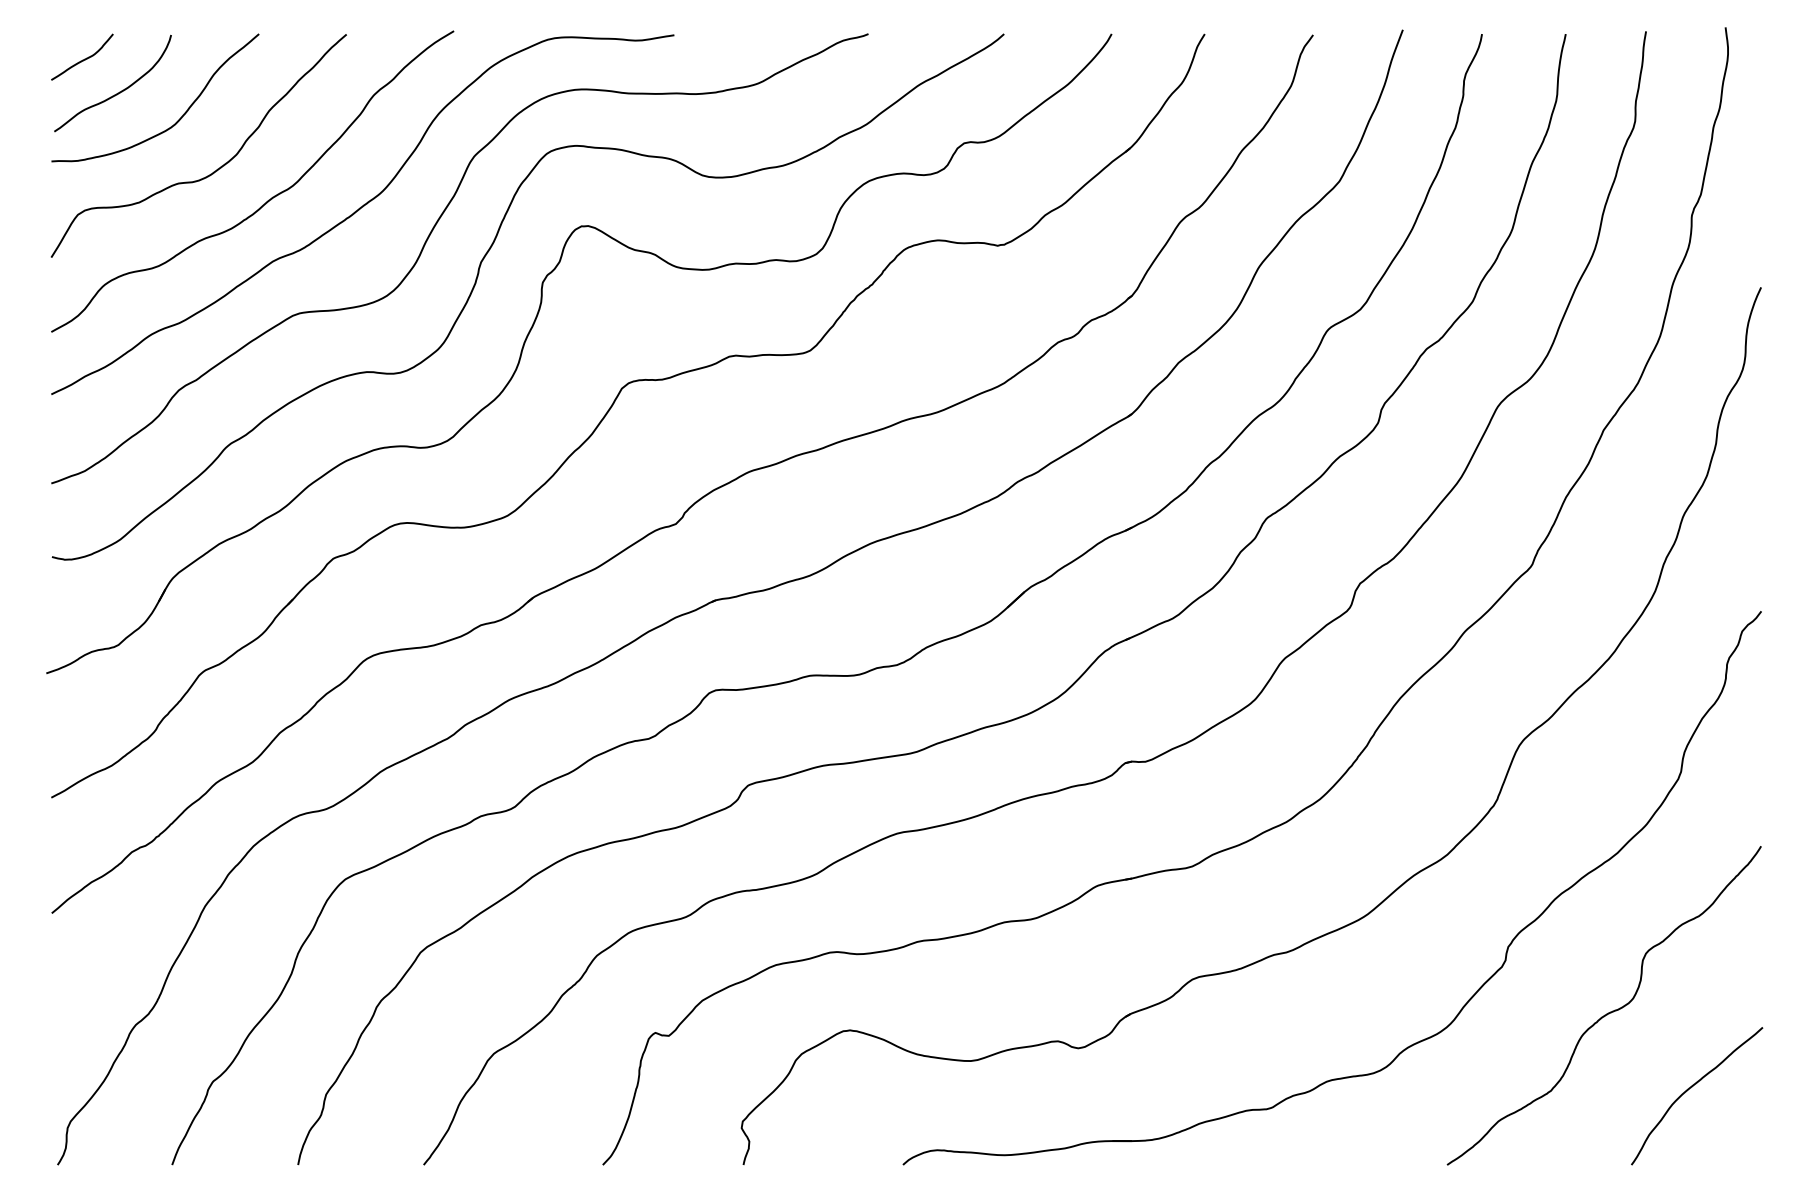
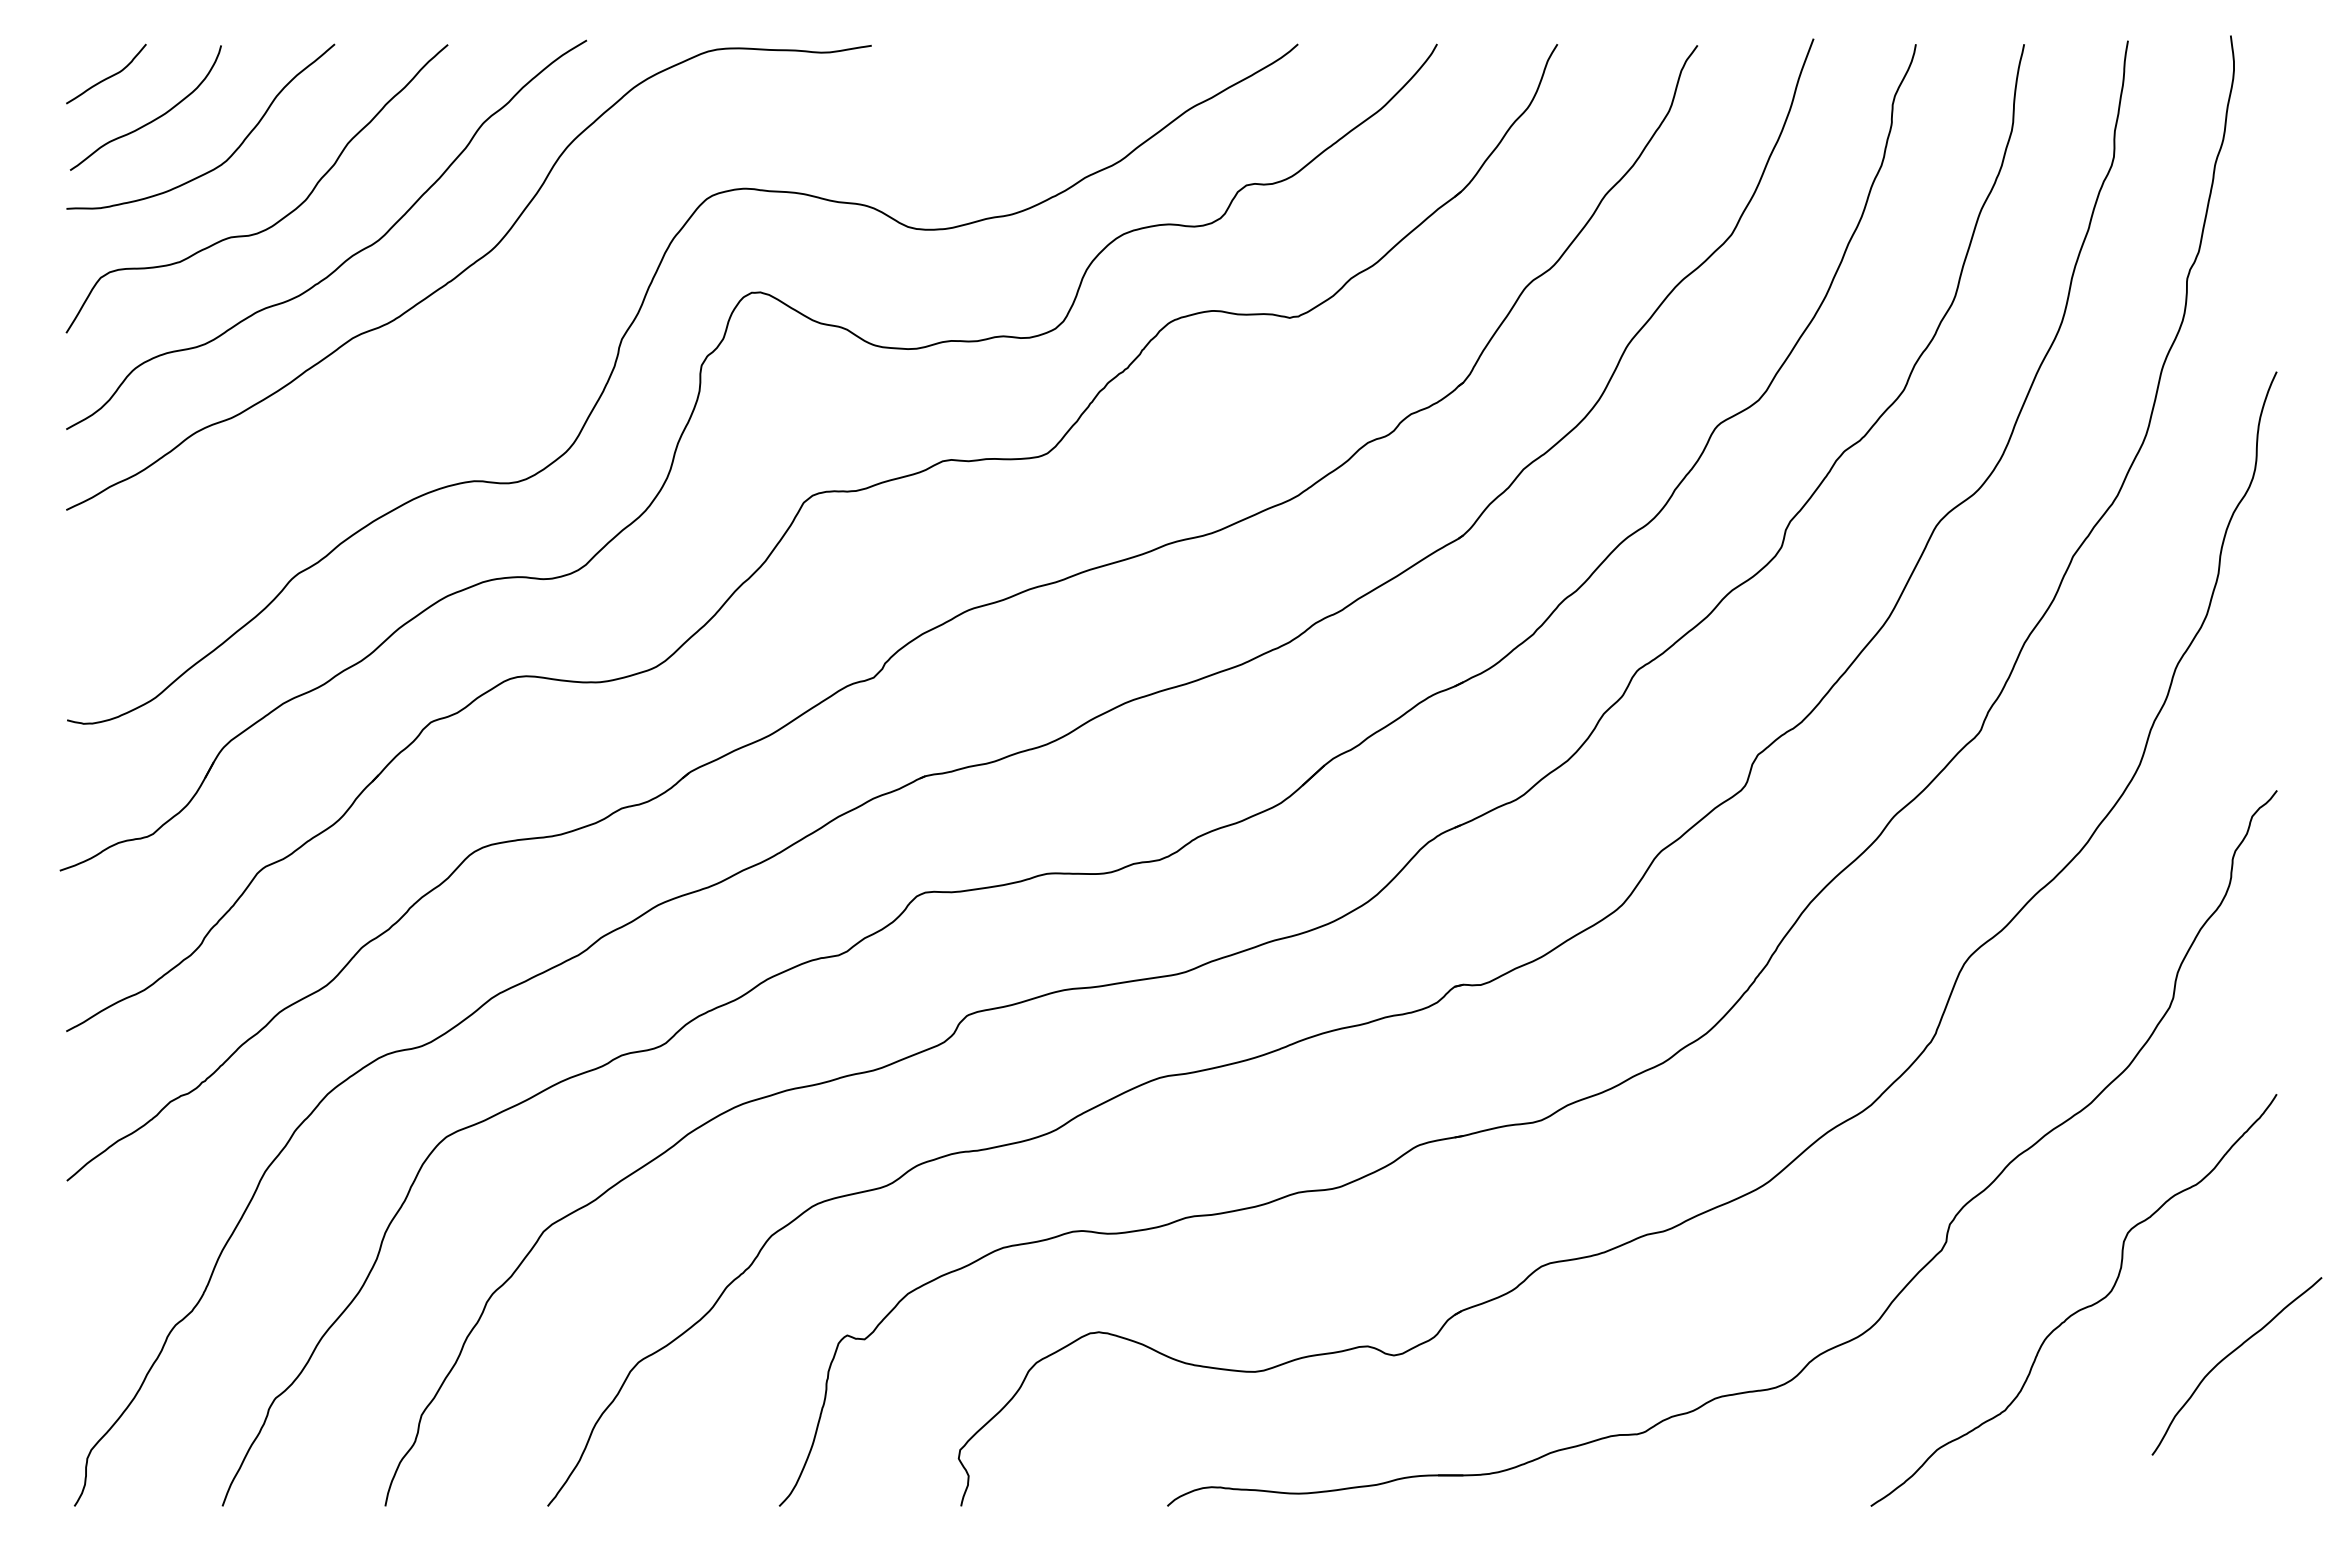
curve: (426, 242) -> (551, 313), removed
curve: (1689, 1089) -> (2227, 1357), moved

